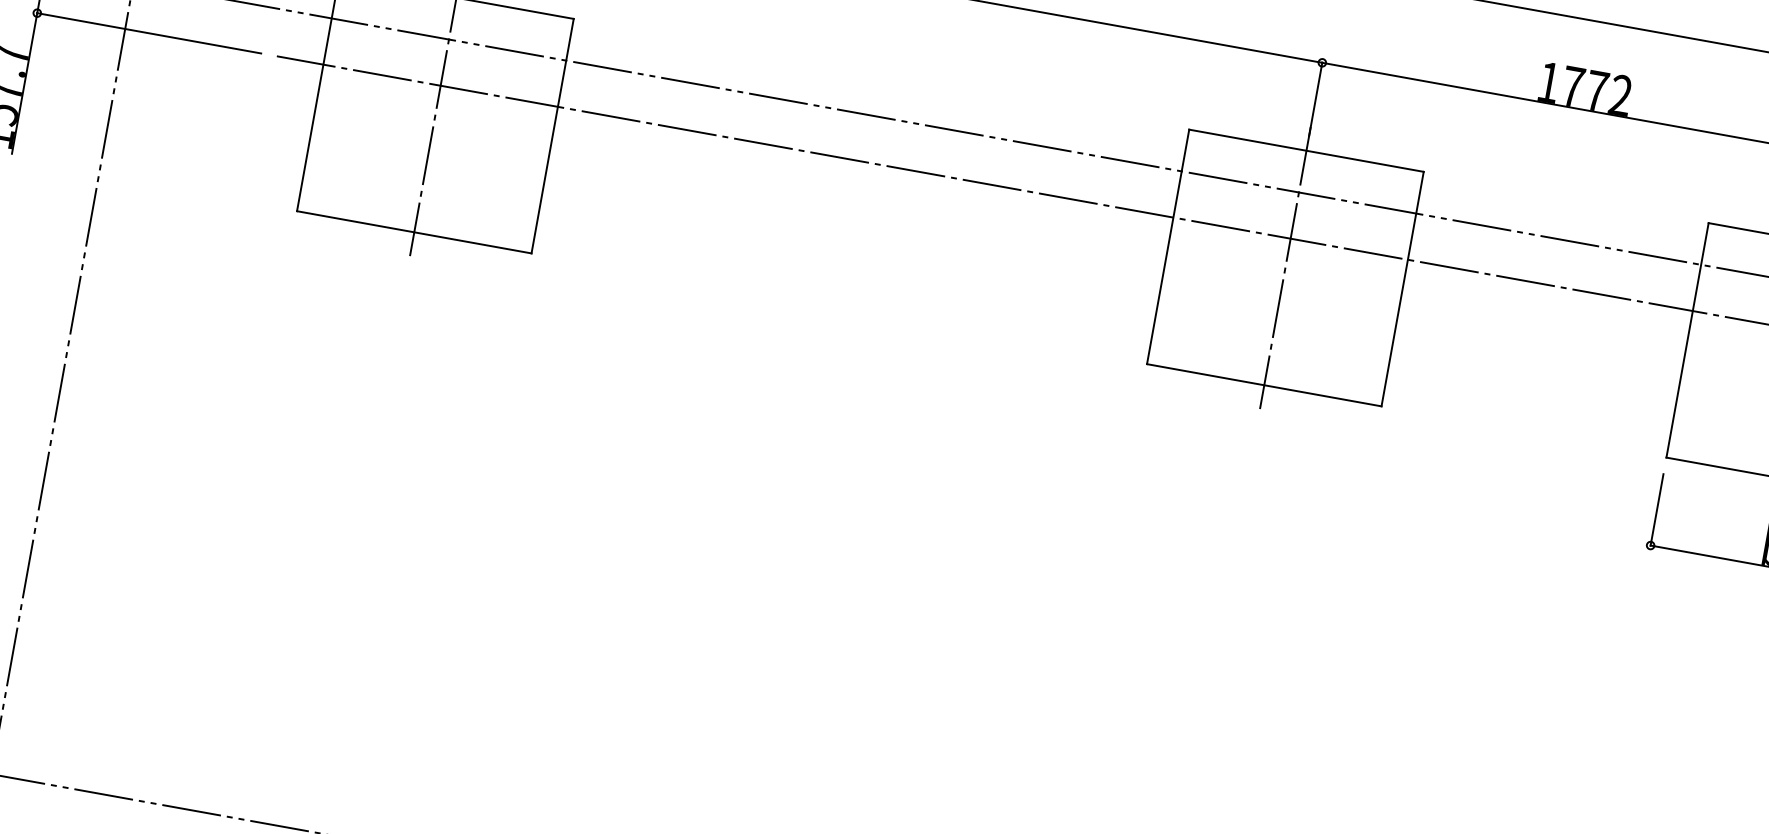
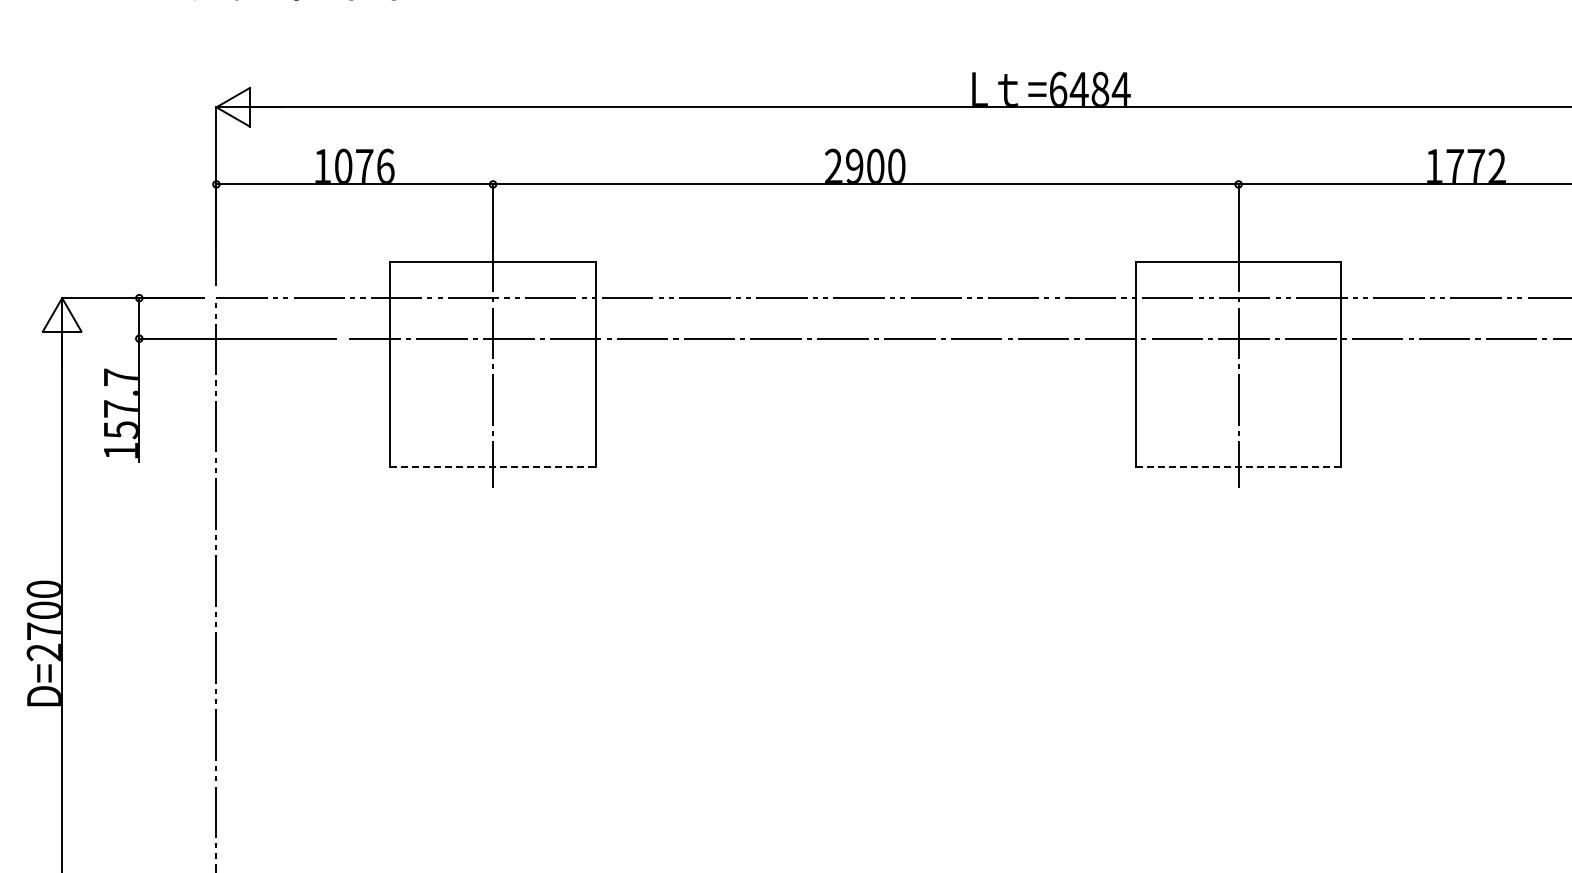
line: (414, 232) -> (493, 467), solid -> dashed
line: (1264, 385) -> (1238, 467), solid -> dashed

